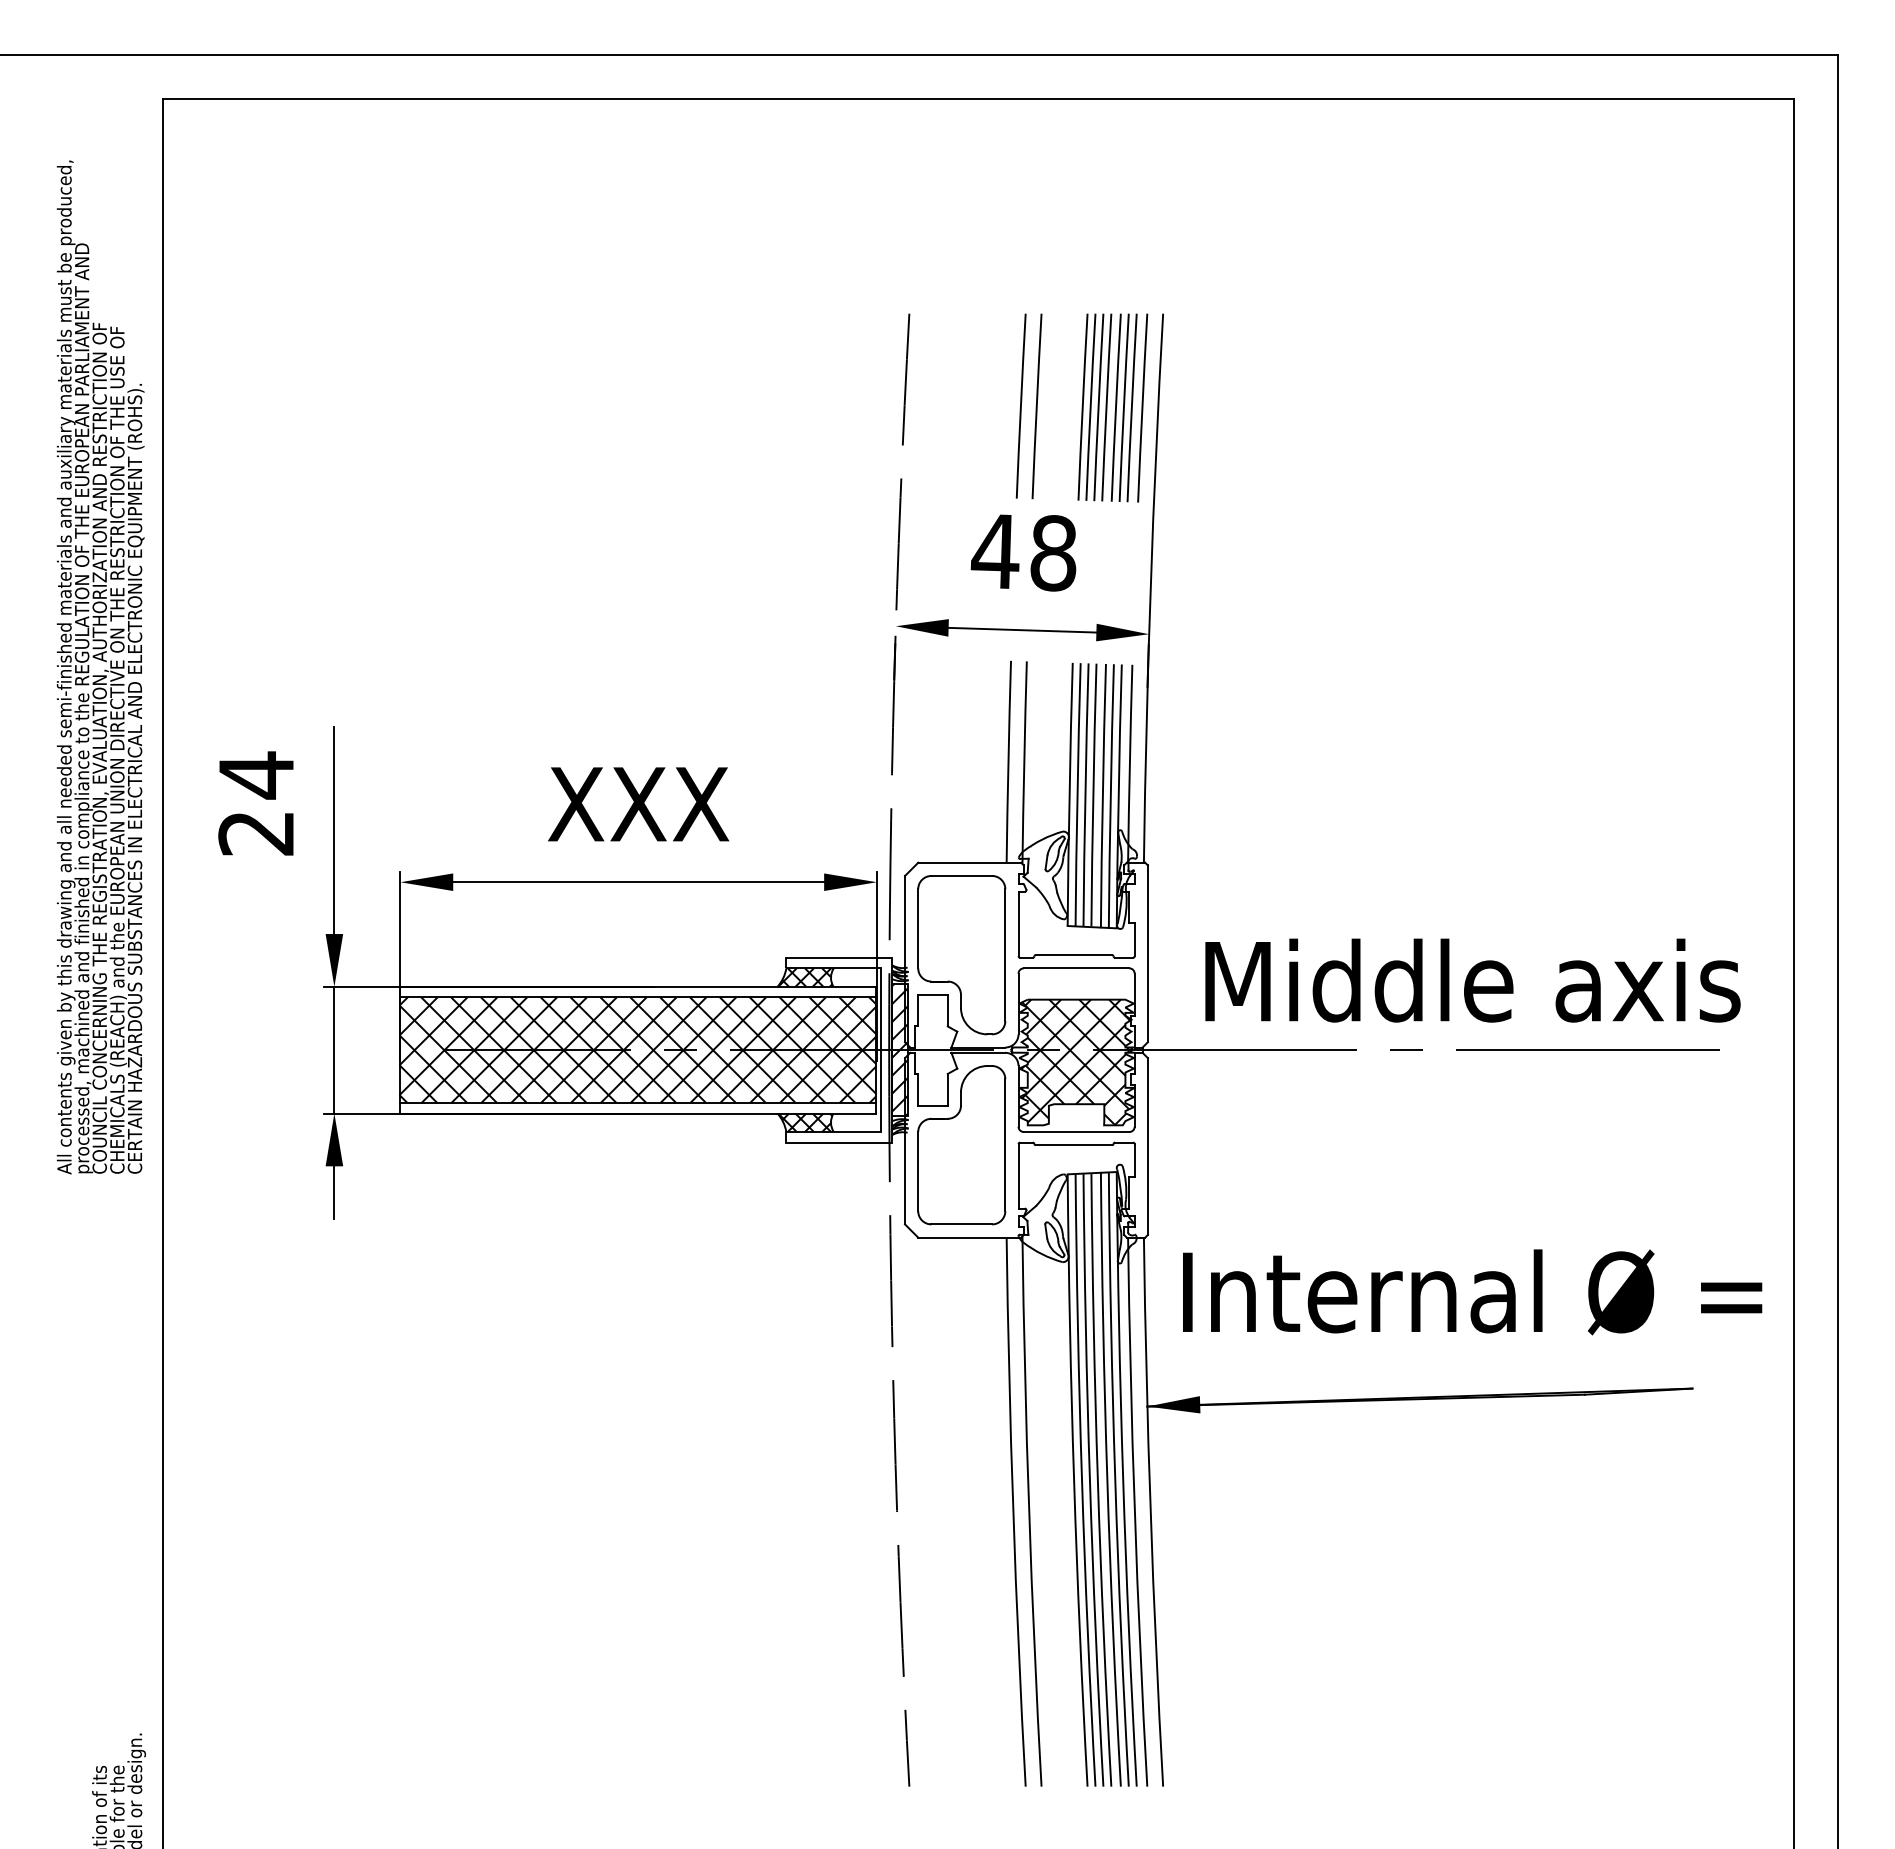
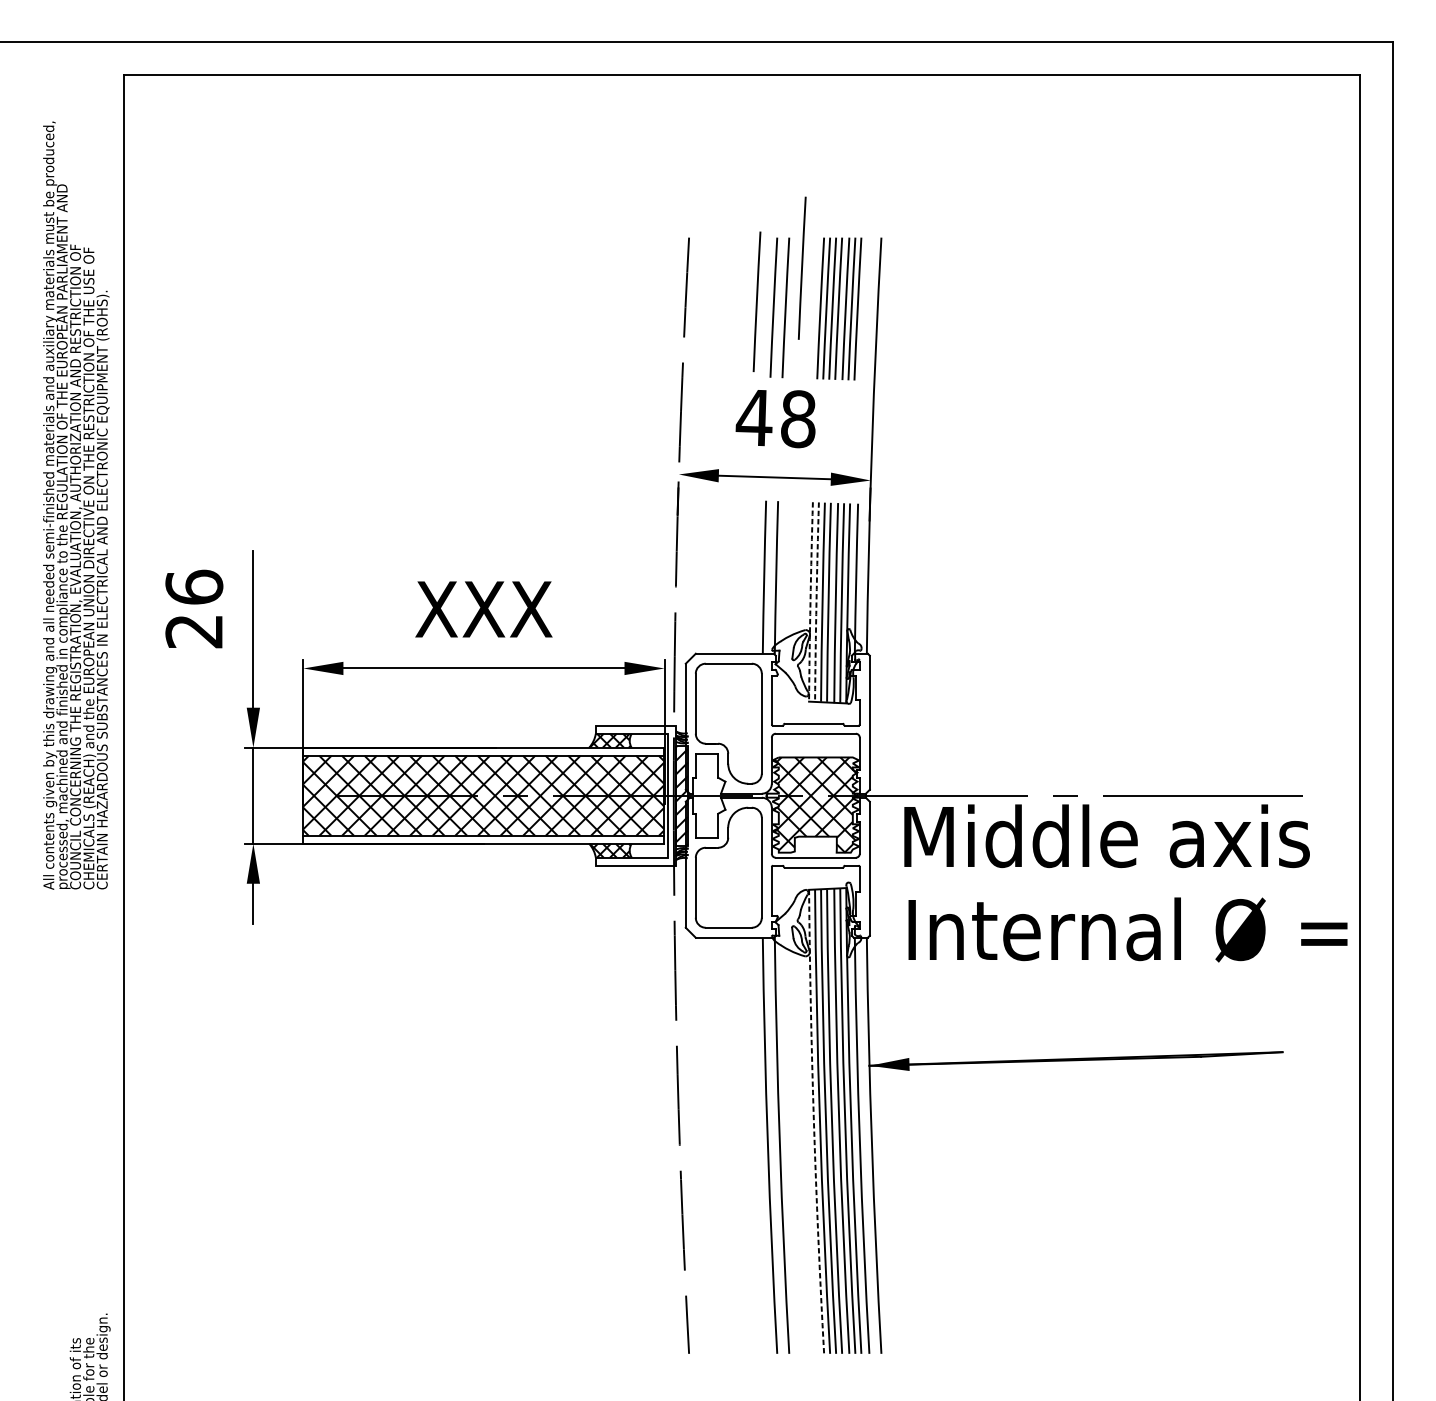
line: (998, 398) -> (756, 301), added
line: (1142, 407) -> (802, 267), moved
text: (256, 775) -> (194, 587), 24 -> 26
arc: (1069, 794) -> (810, 601), solid -> dashed
arc: (1077, 794) -> (816, 601), solid -> dashed
text: (1472, 980) -> (1106, 836), moved
text: (1472, 1292) -> (1127, 930), moved
arc: (1074, 1480) -> (814, 1121), solid -> dashed

